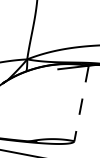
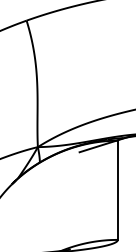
line: (81, 103) -> (117, 190), dashed -> solid

